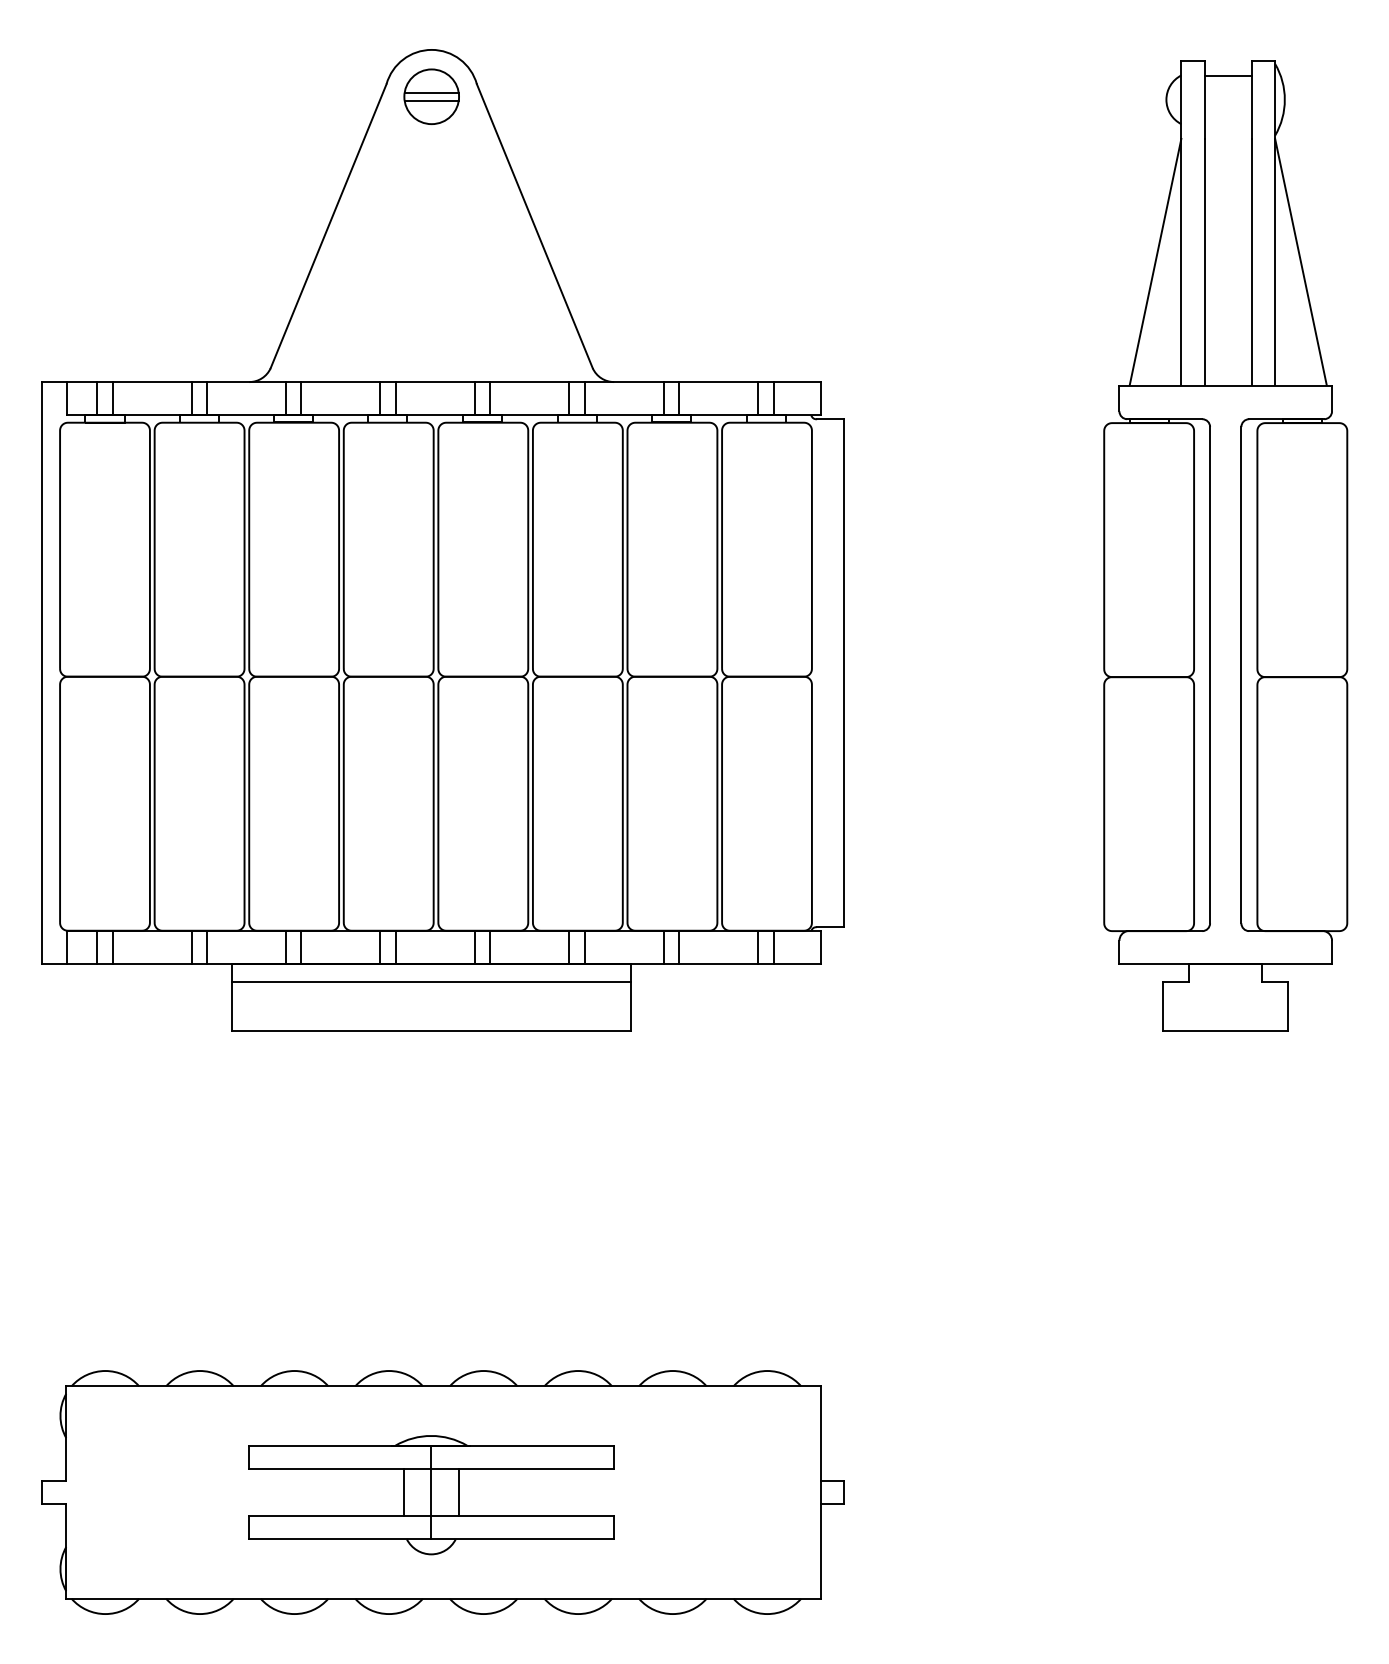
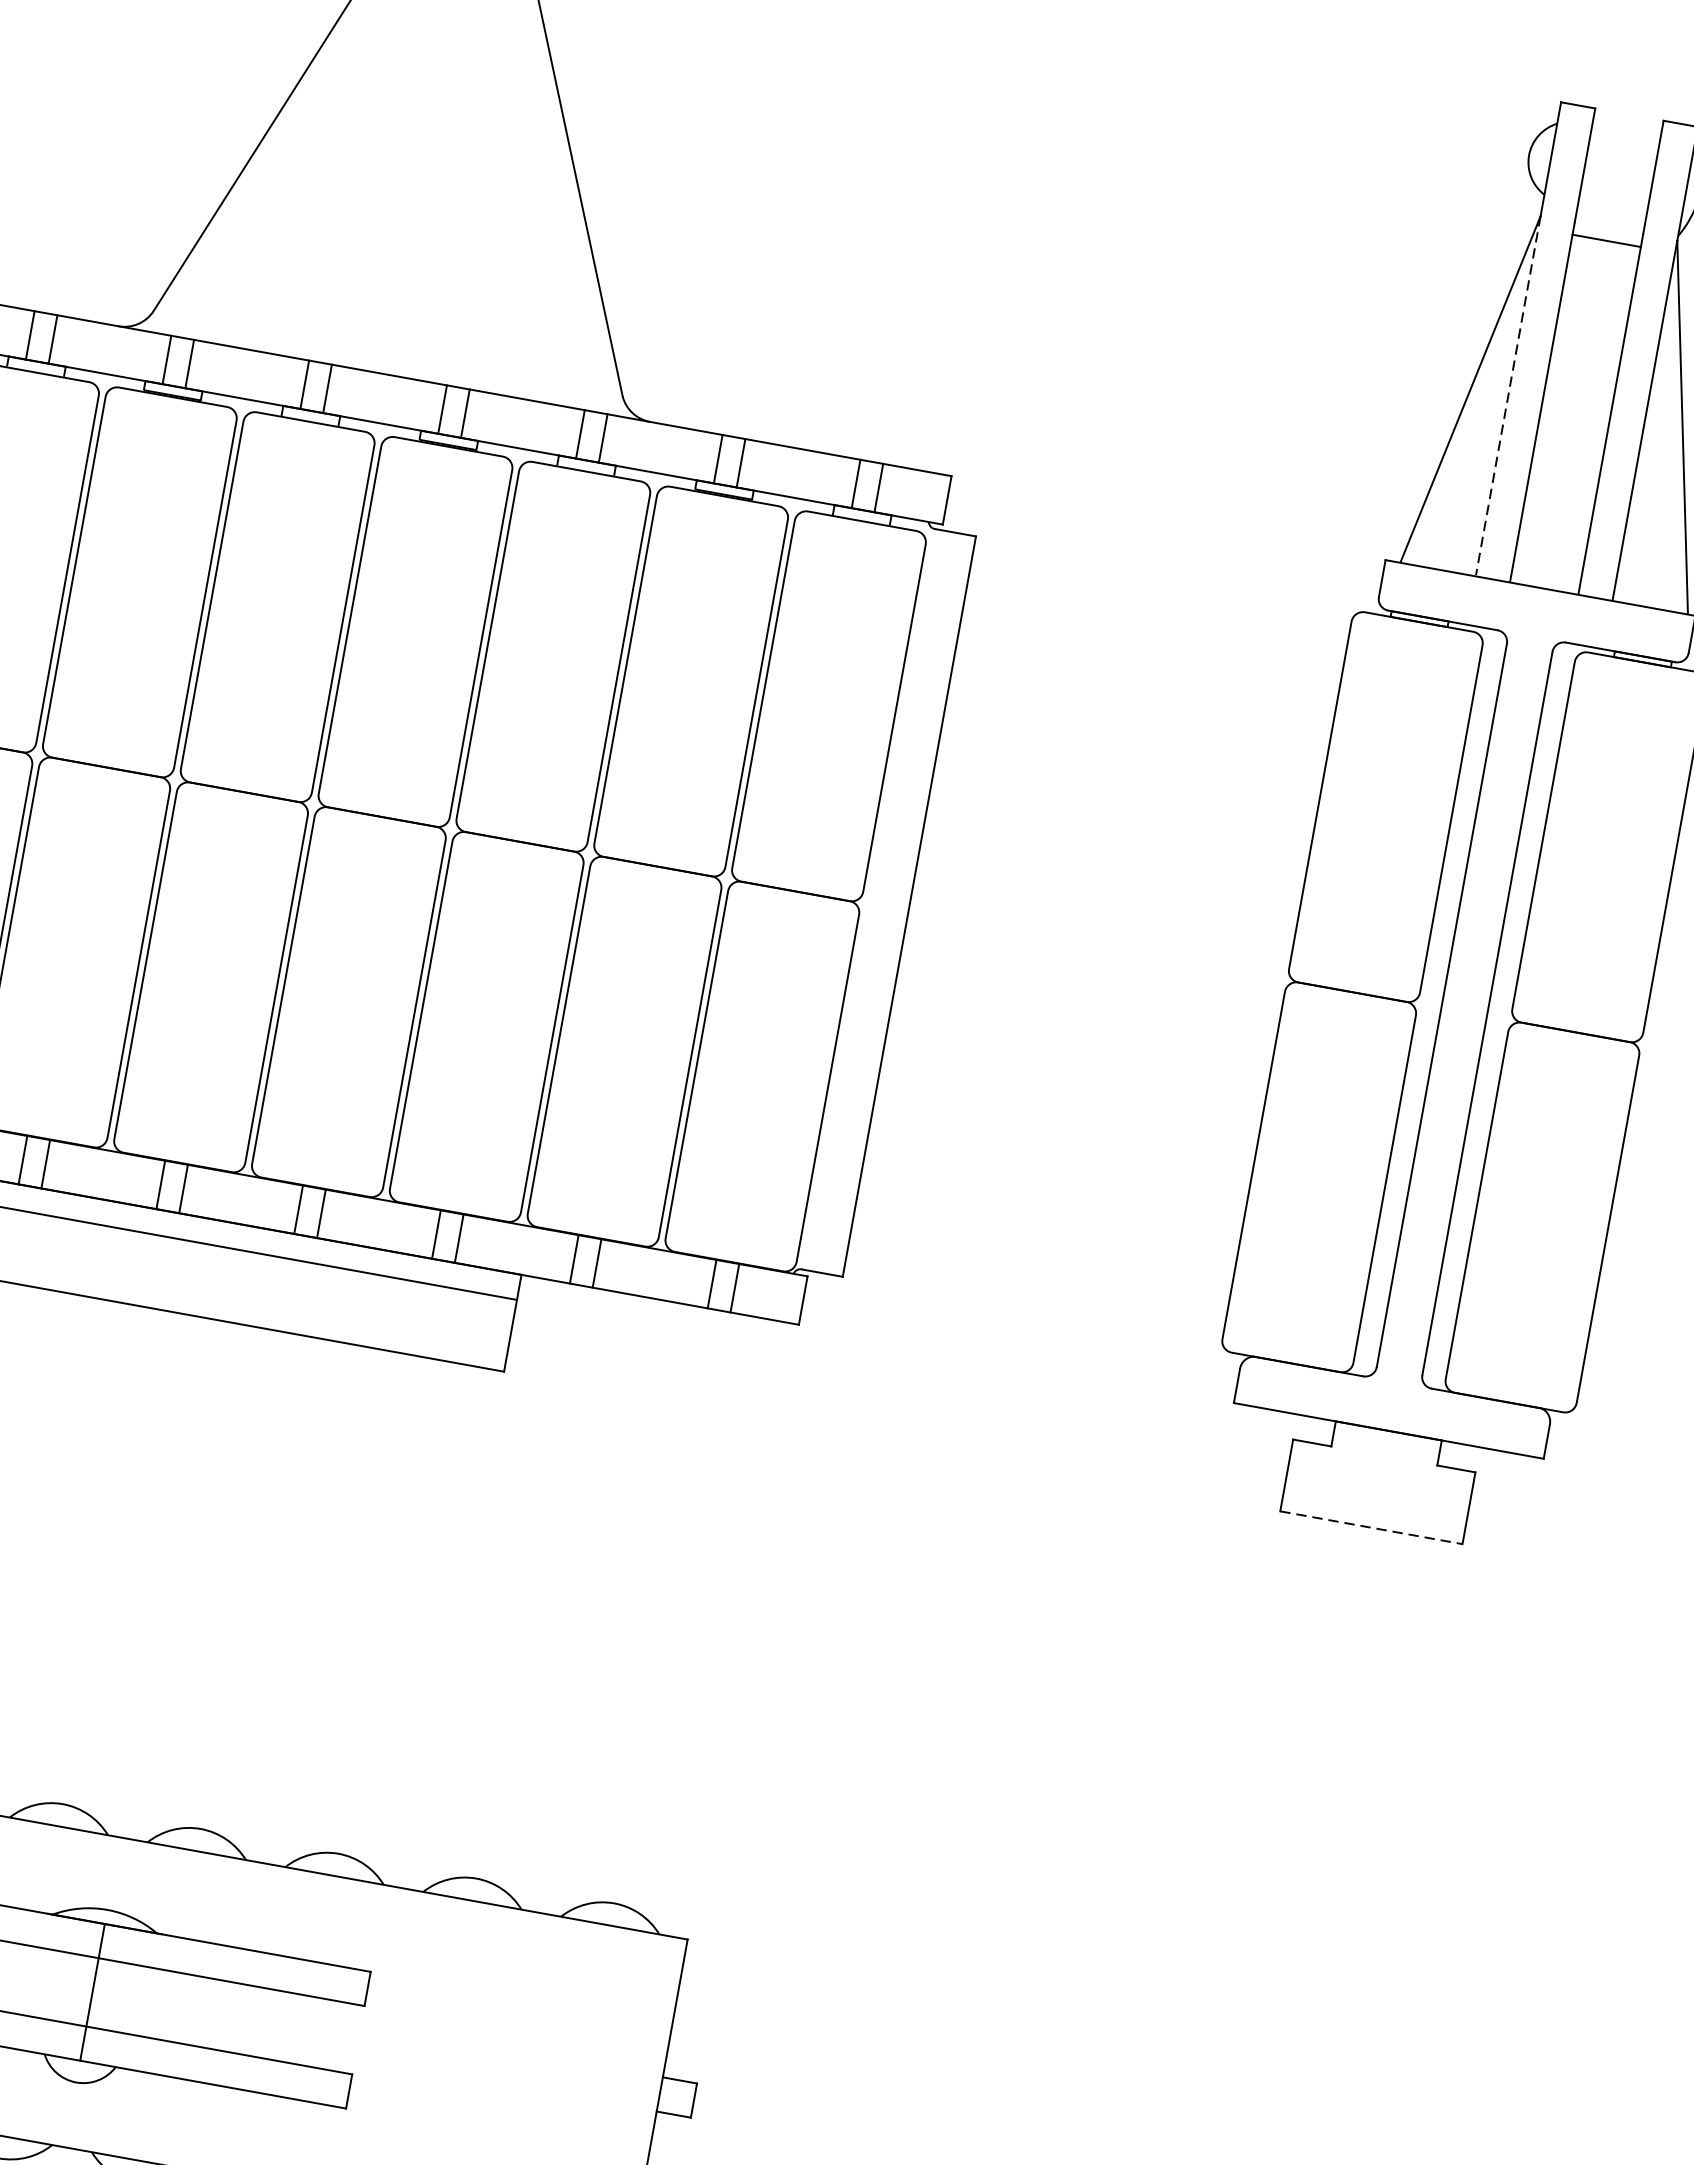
line: (1227, 76) -> (1605, 240), moved
line: (1181, 262) -> (1508, 396), solid -> dashed
line: (1225, 1030) -> (1371, 1527), solid -> dashed
line: (403, 1492) -> (51, 1985), removed
line: (458, 1492) -> (132, 1999), removed

